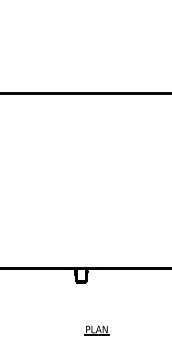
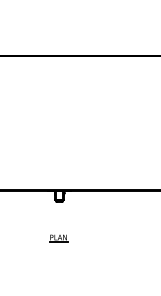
part: (96, 330) -> (58, 238), moved

